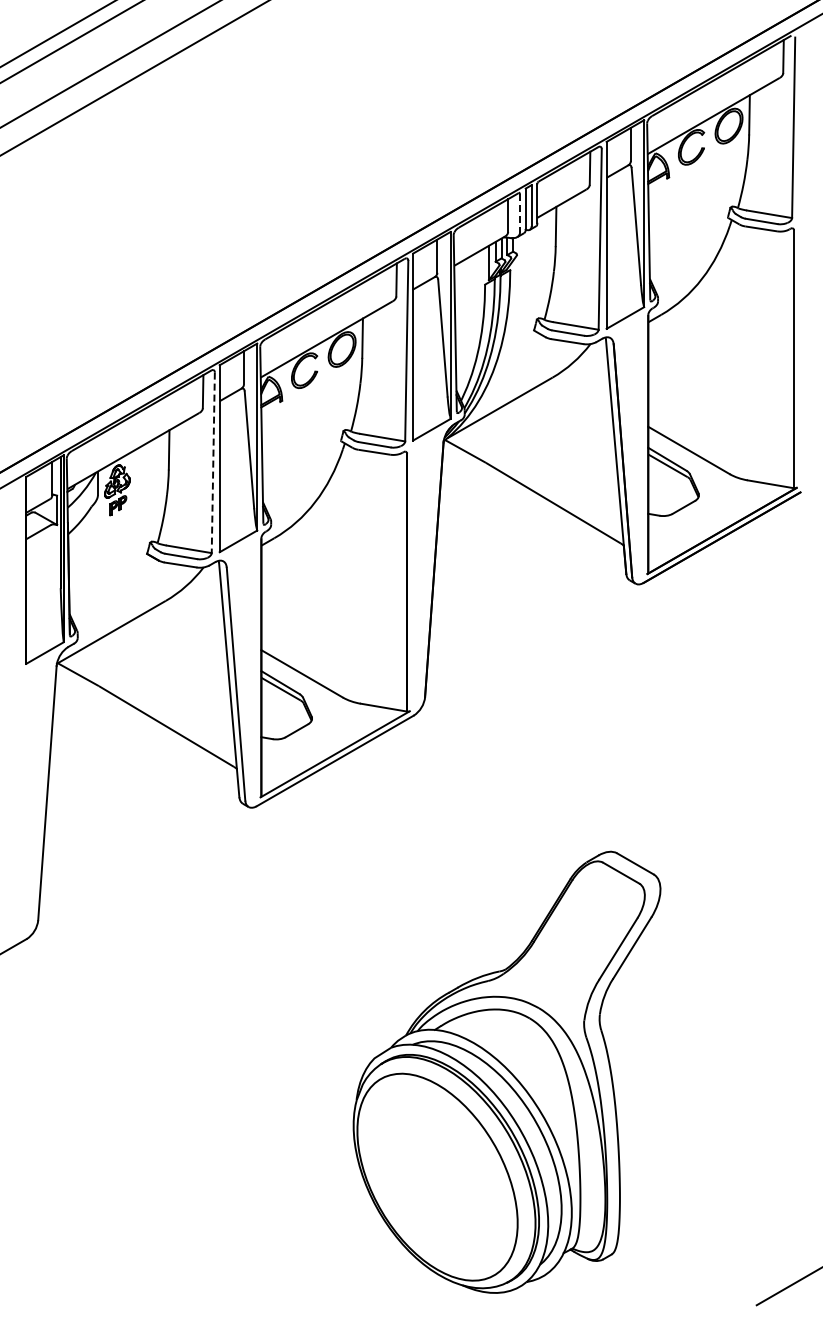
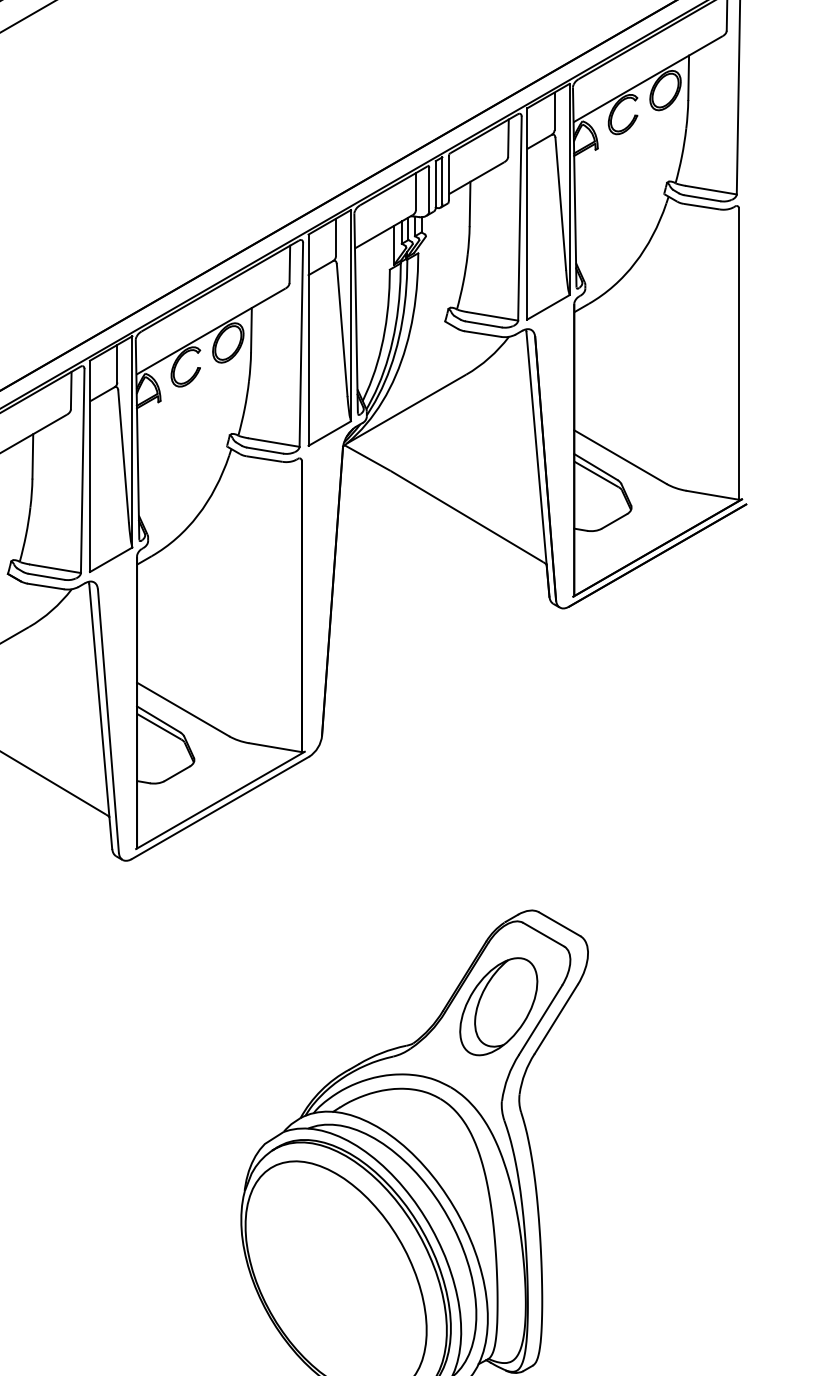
line: (519, 214) -> (428, 190), dashed -> solid
line: (213, 463) -> (82, 471), dashed -> solid
part: (581, 936) -> (498, 1006), added

